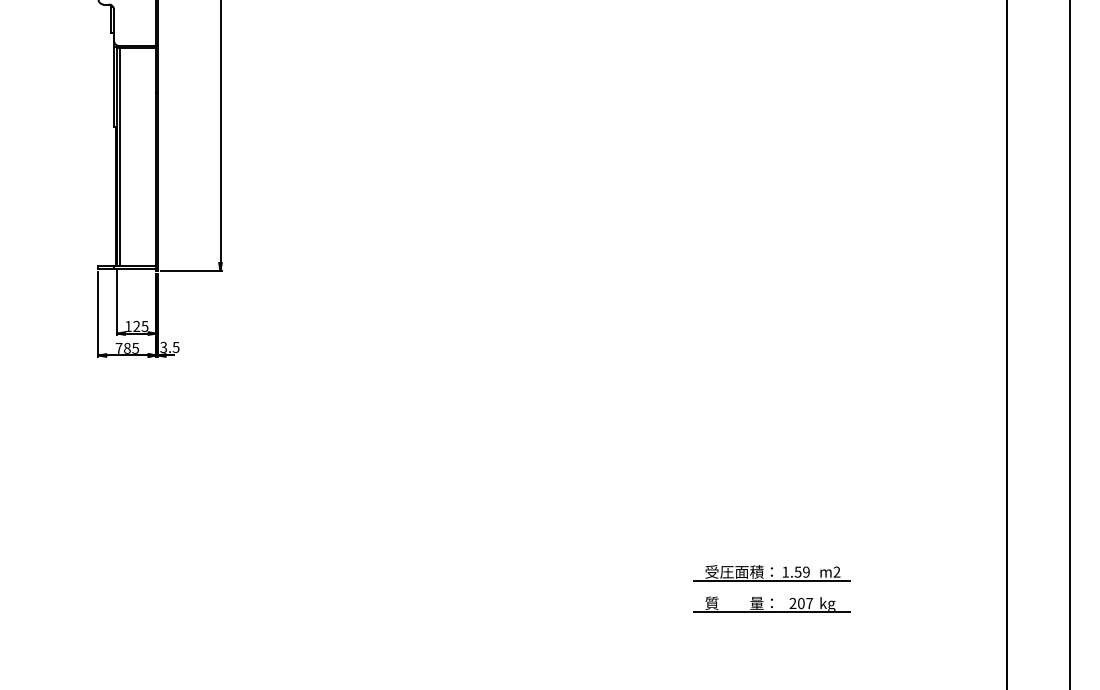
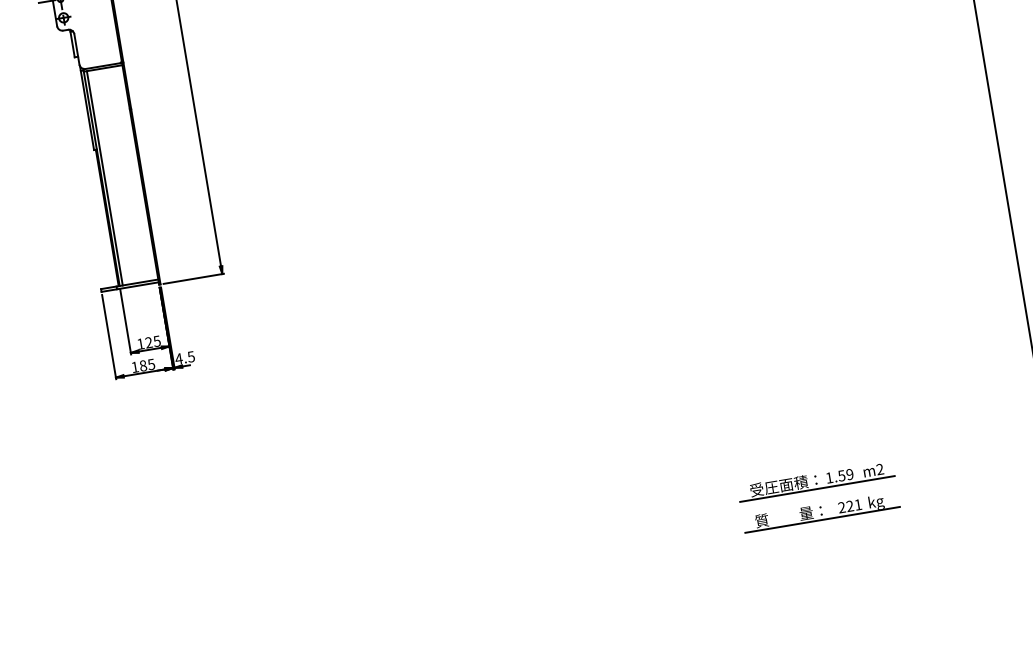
text: (163, 346) -> (178, 358), 3.5 -> 4.5
text: (118, 348) -> (134, 367), 785 -> 185
text: (805, 603) -> (854, 505), 207 -> 221

